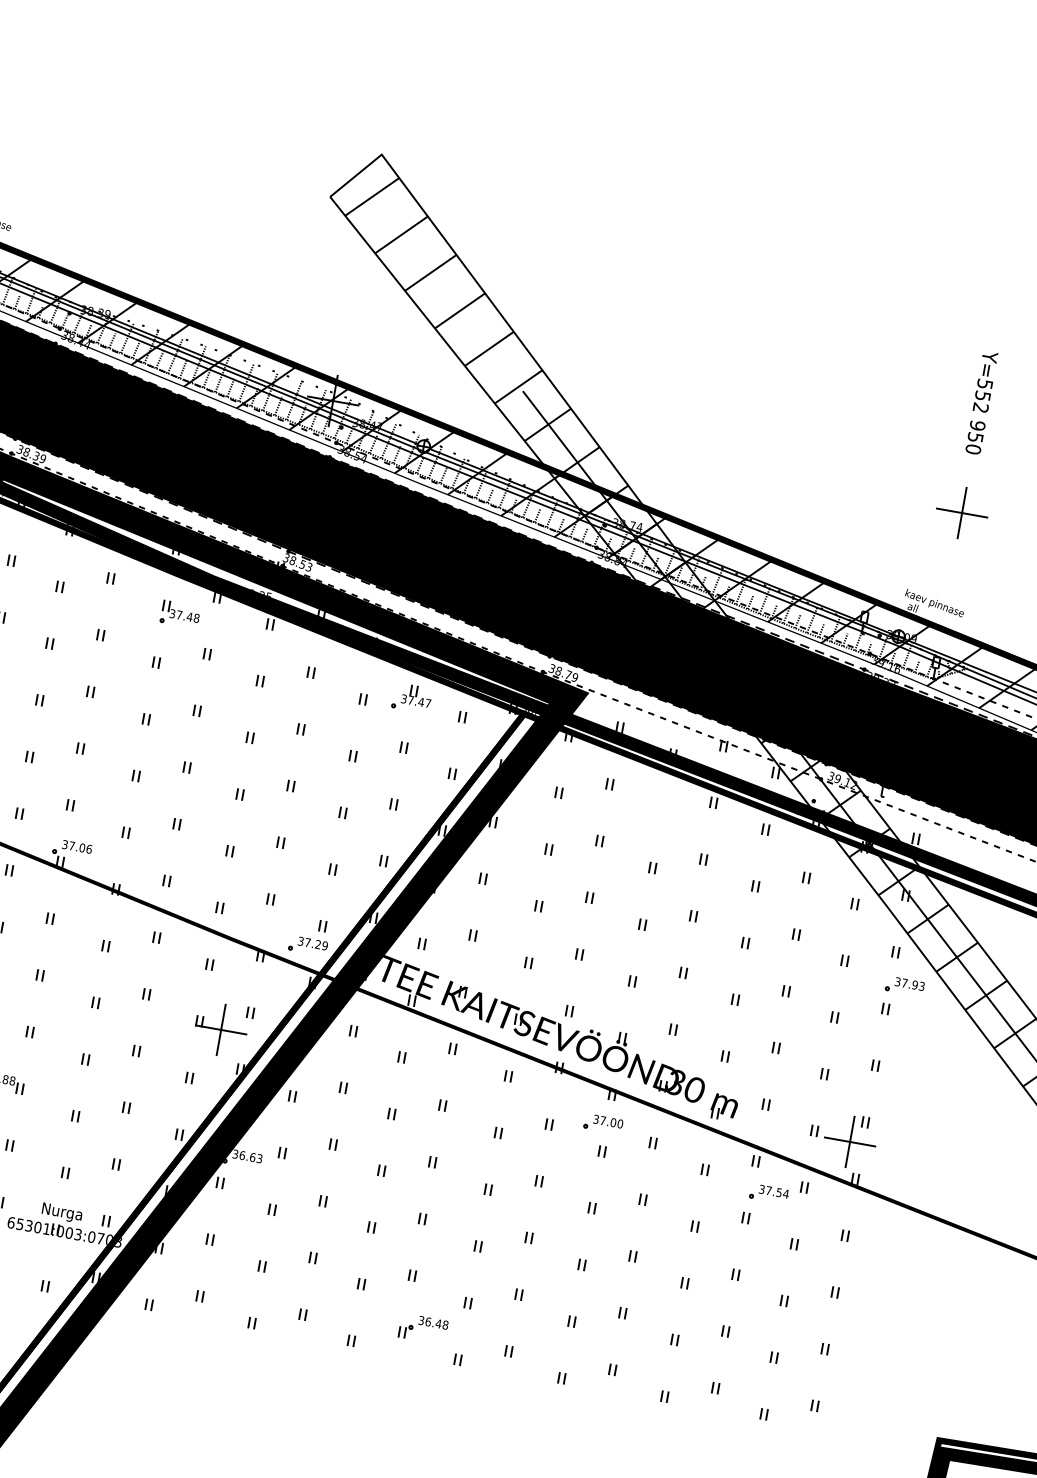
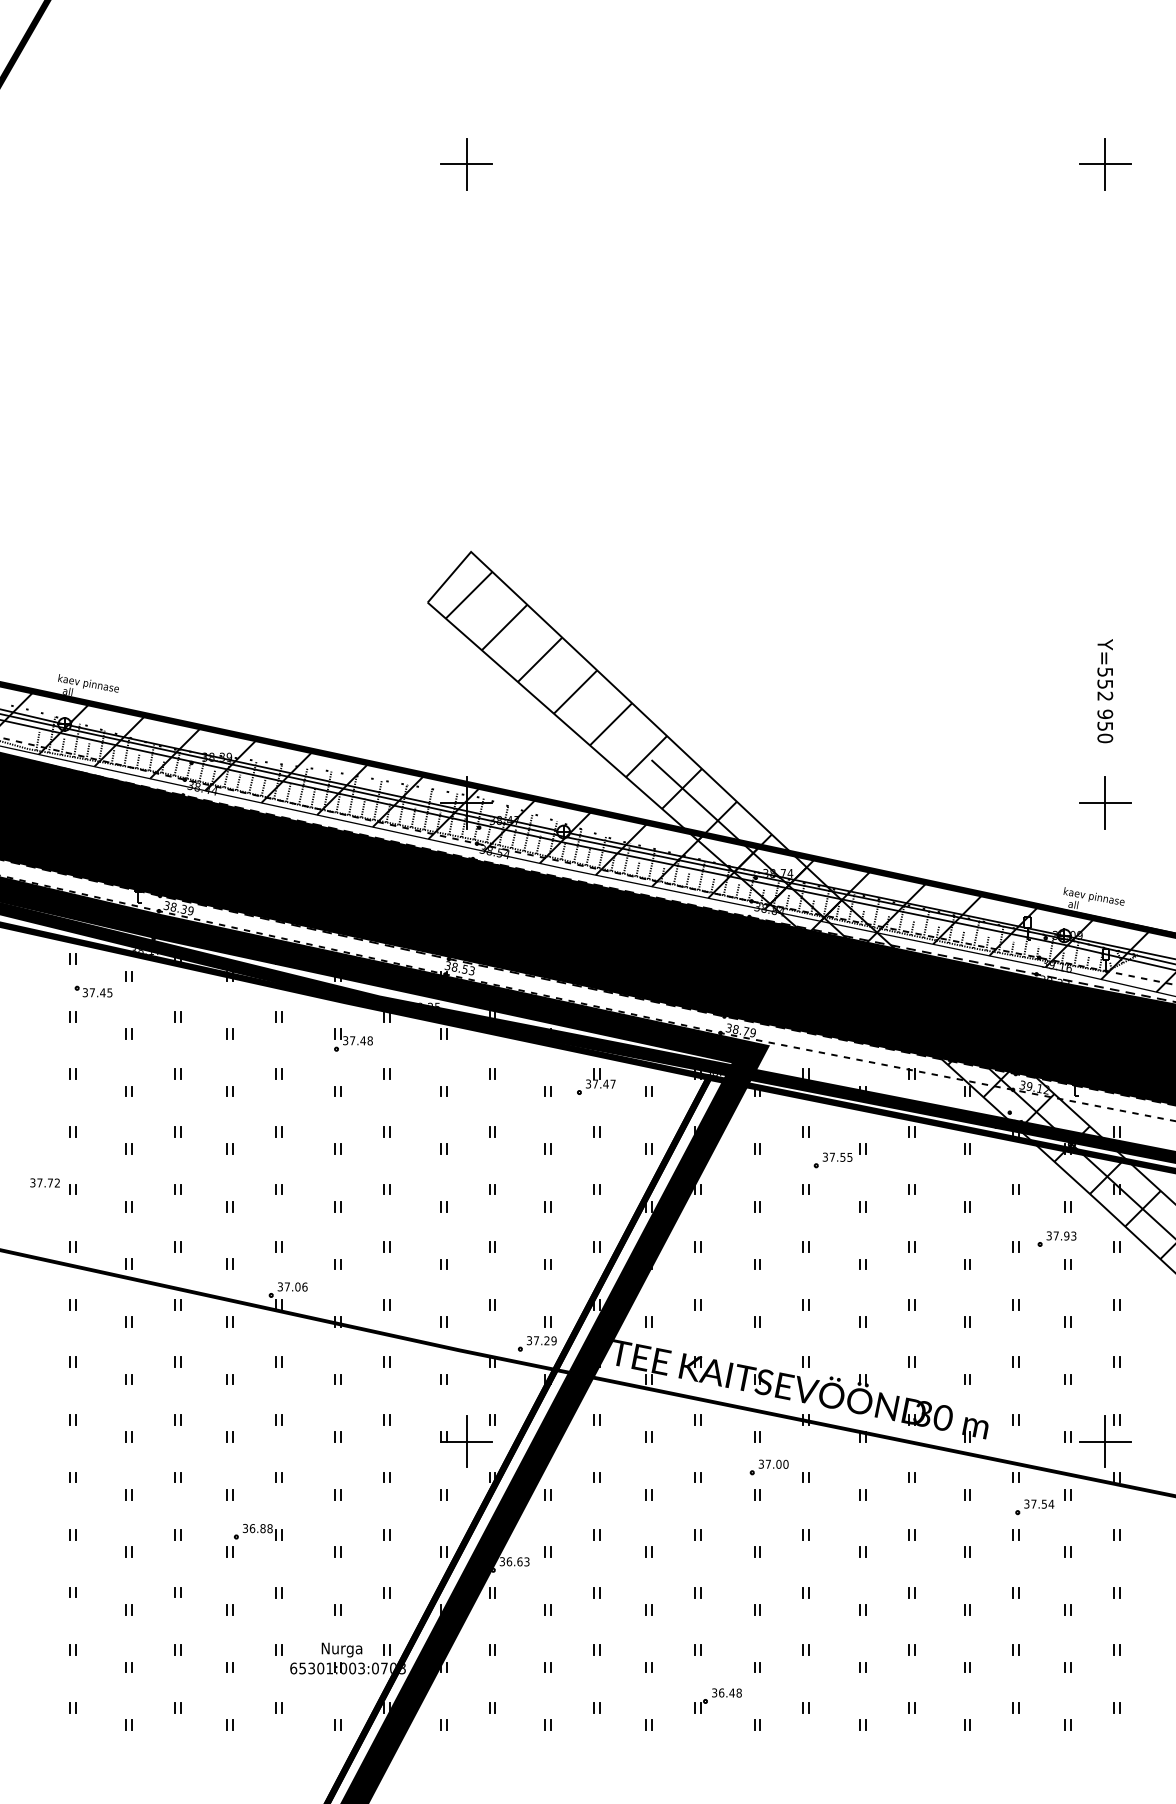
part: (638, 813) -> (839, 1155), added
part: (904, 985) -> (1056, 1238), moved
part: (602, 1123) -> (768, 1467), moved

